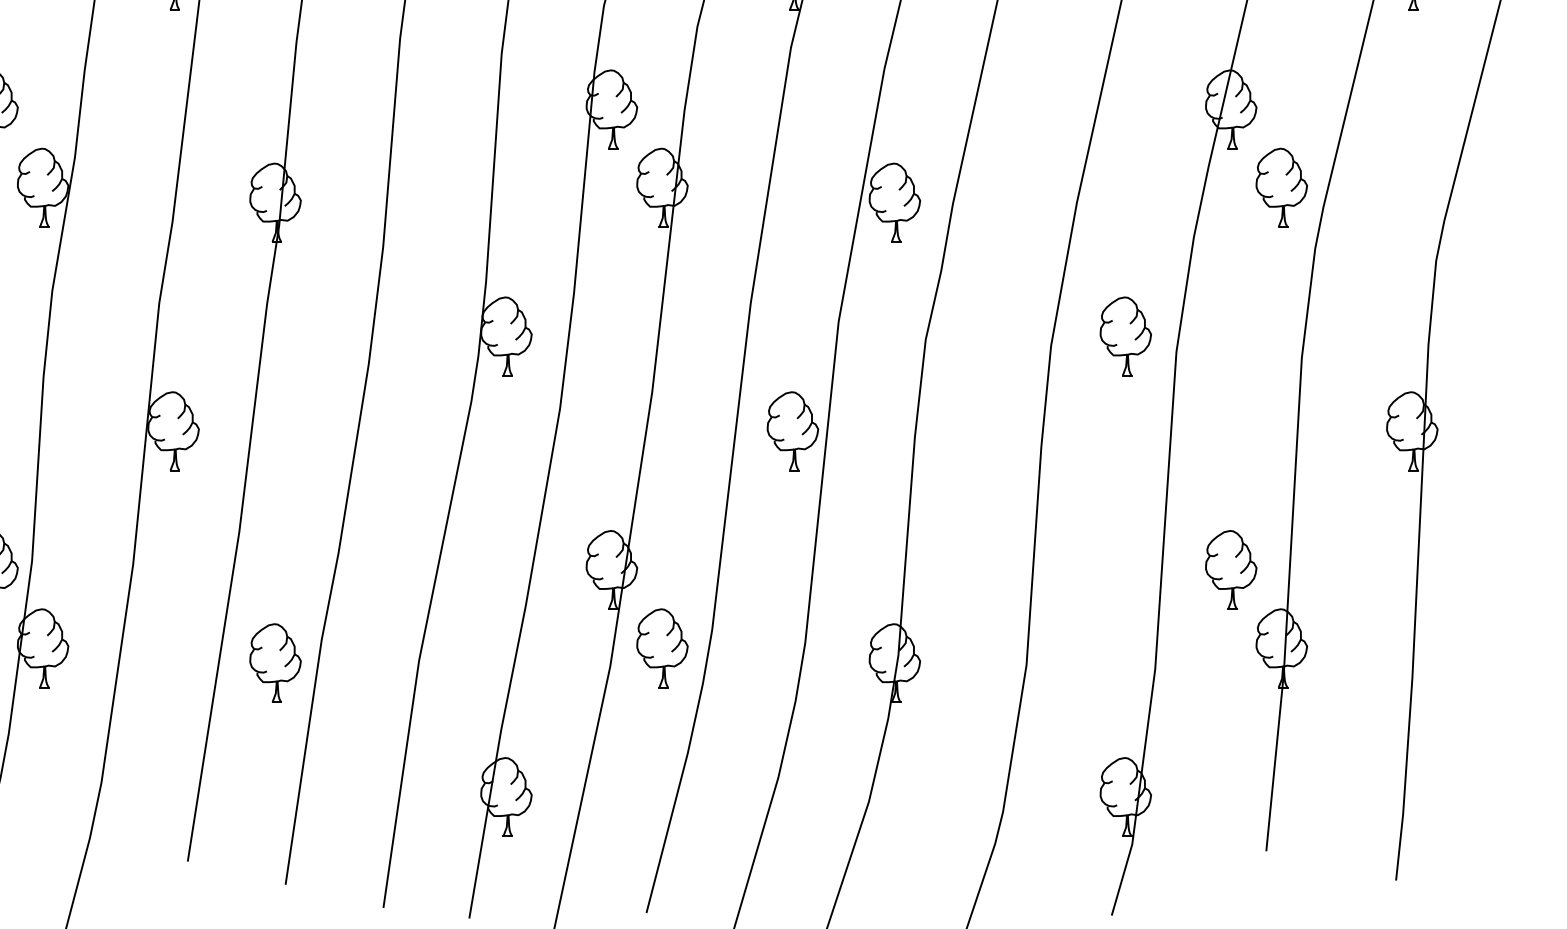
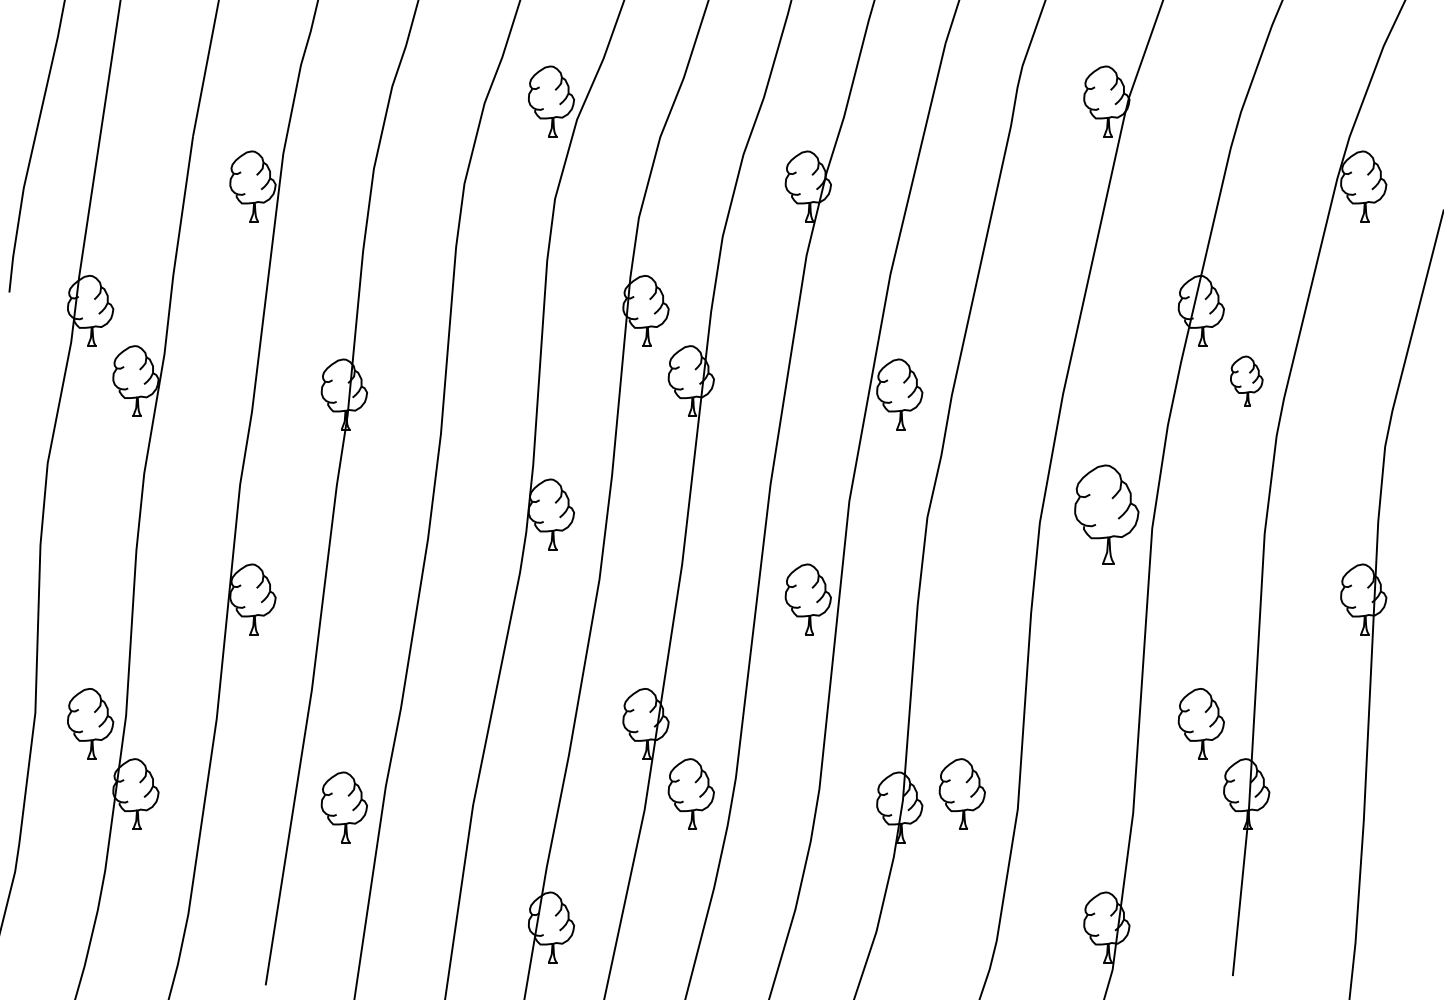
part: (1281, 187) -> (1246, 380), size x0.7
part: (1125, 336) -> (1106, 514), size x1.4
part: (963, 647) -> (961, 793), added

